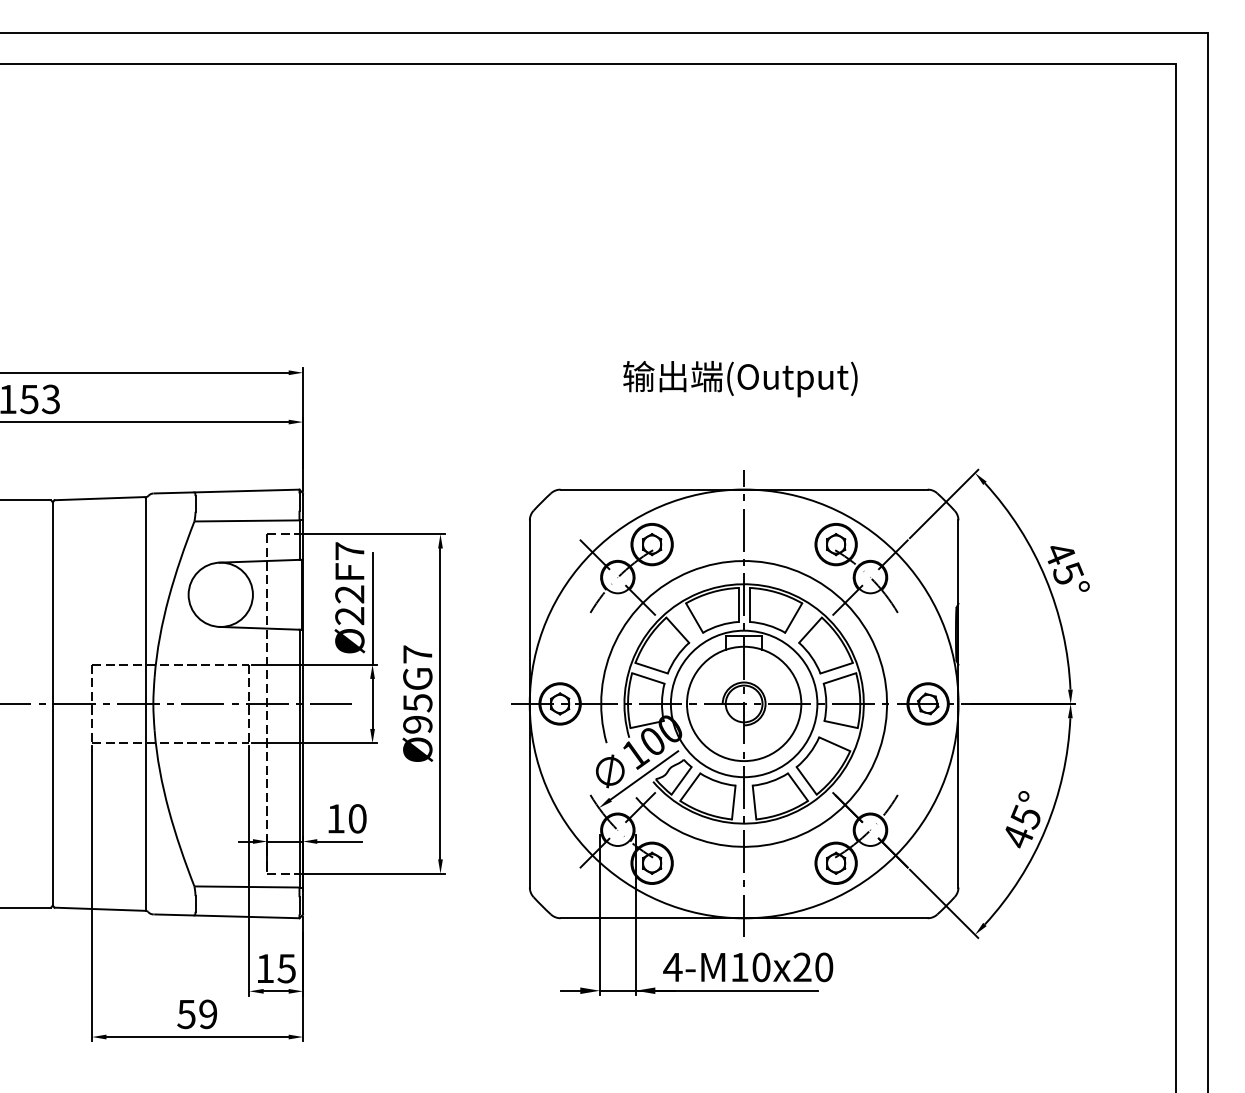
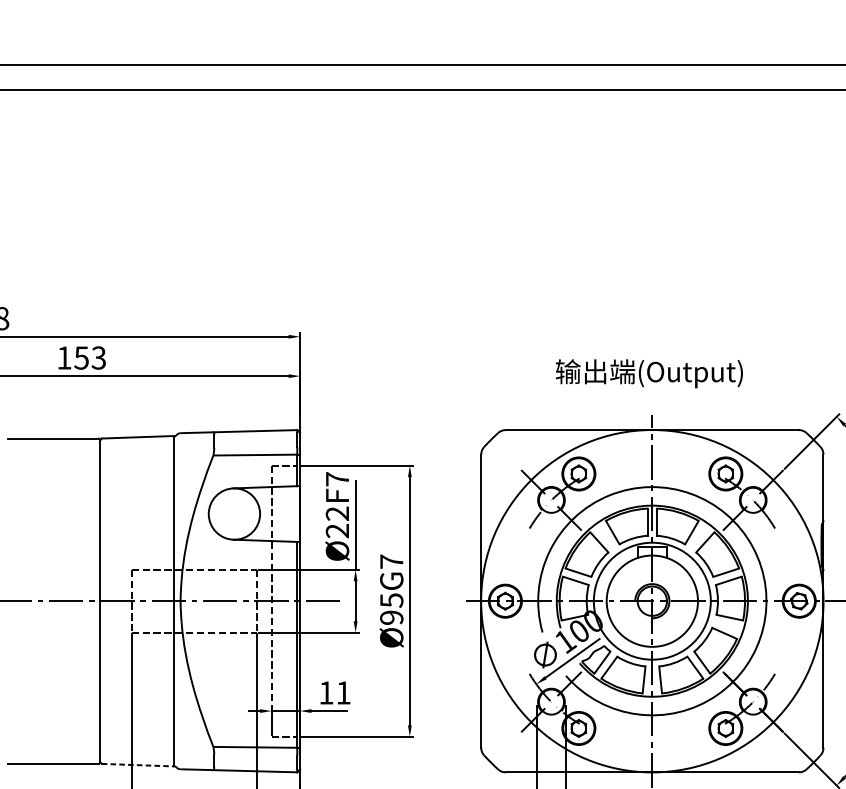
text: (740, 379) -> (649, 374), moved
text: (357, 818) -> (343, 692), 10 -> 11
line: (100, 909) -> (138, 765), solid -> dashed

